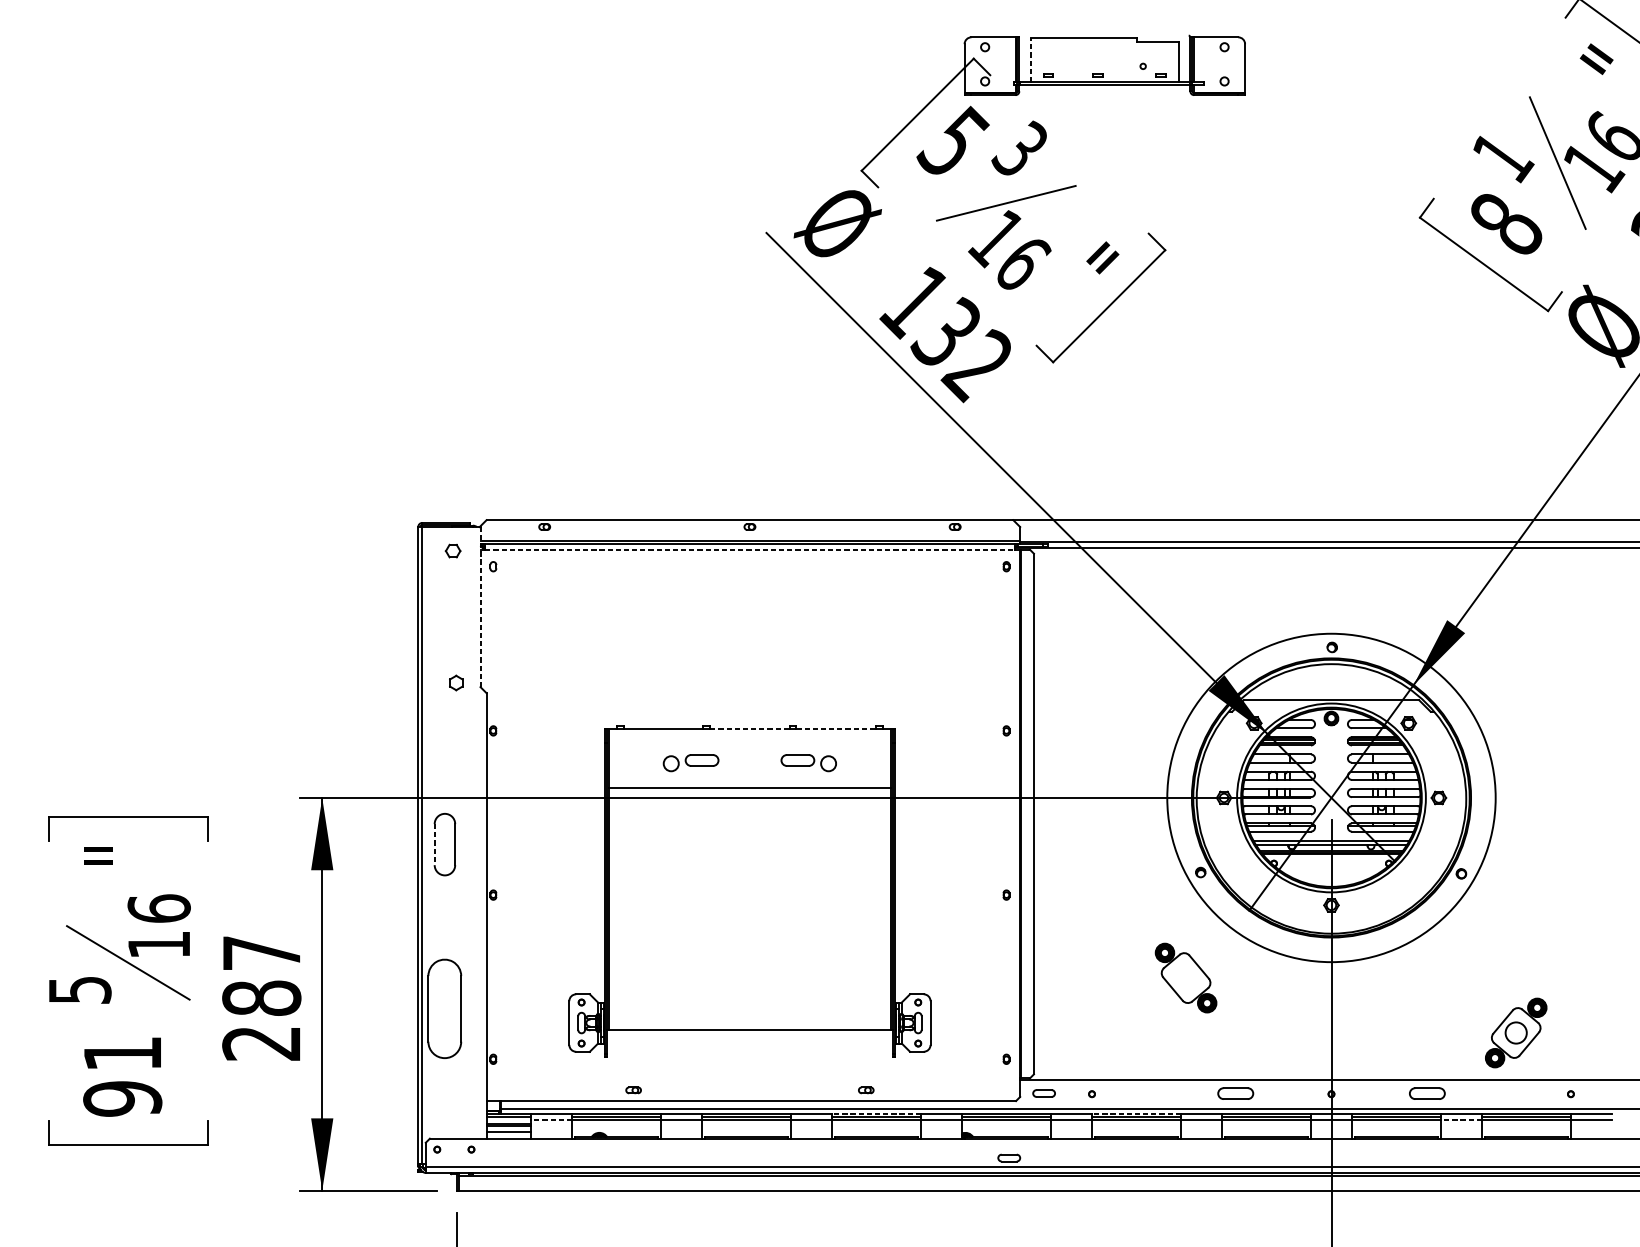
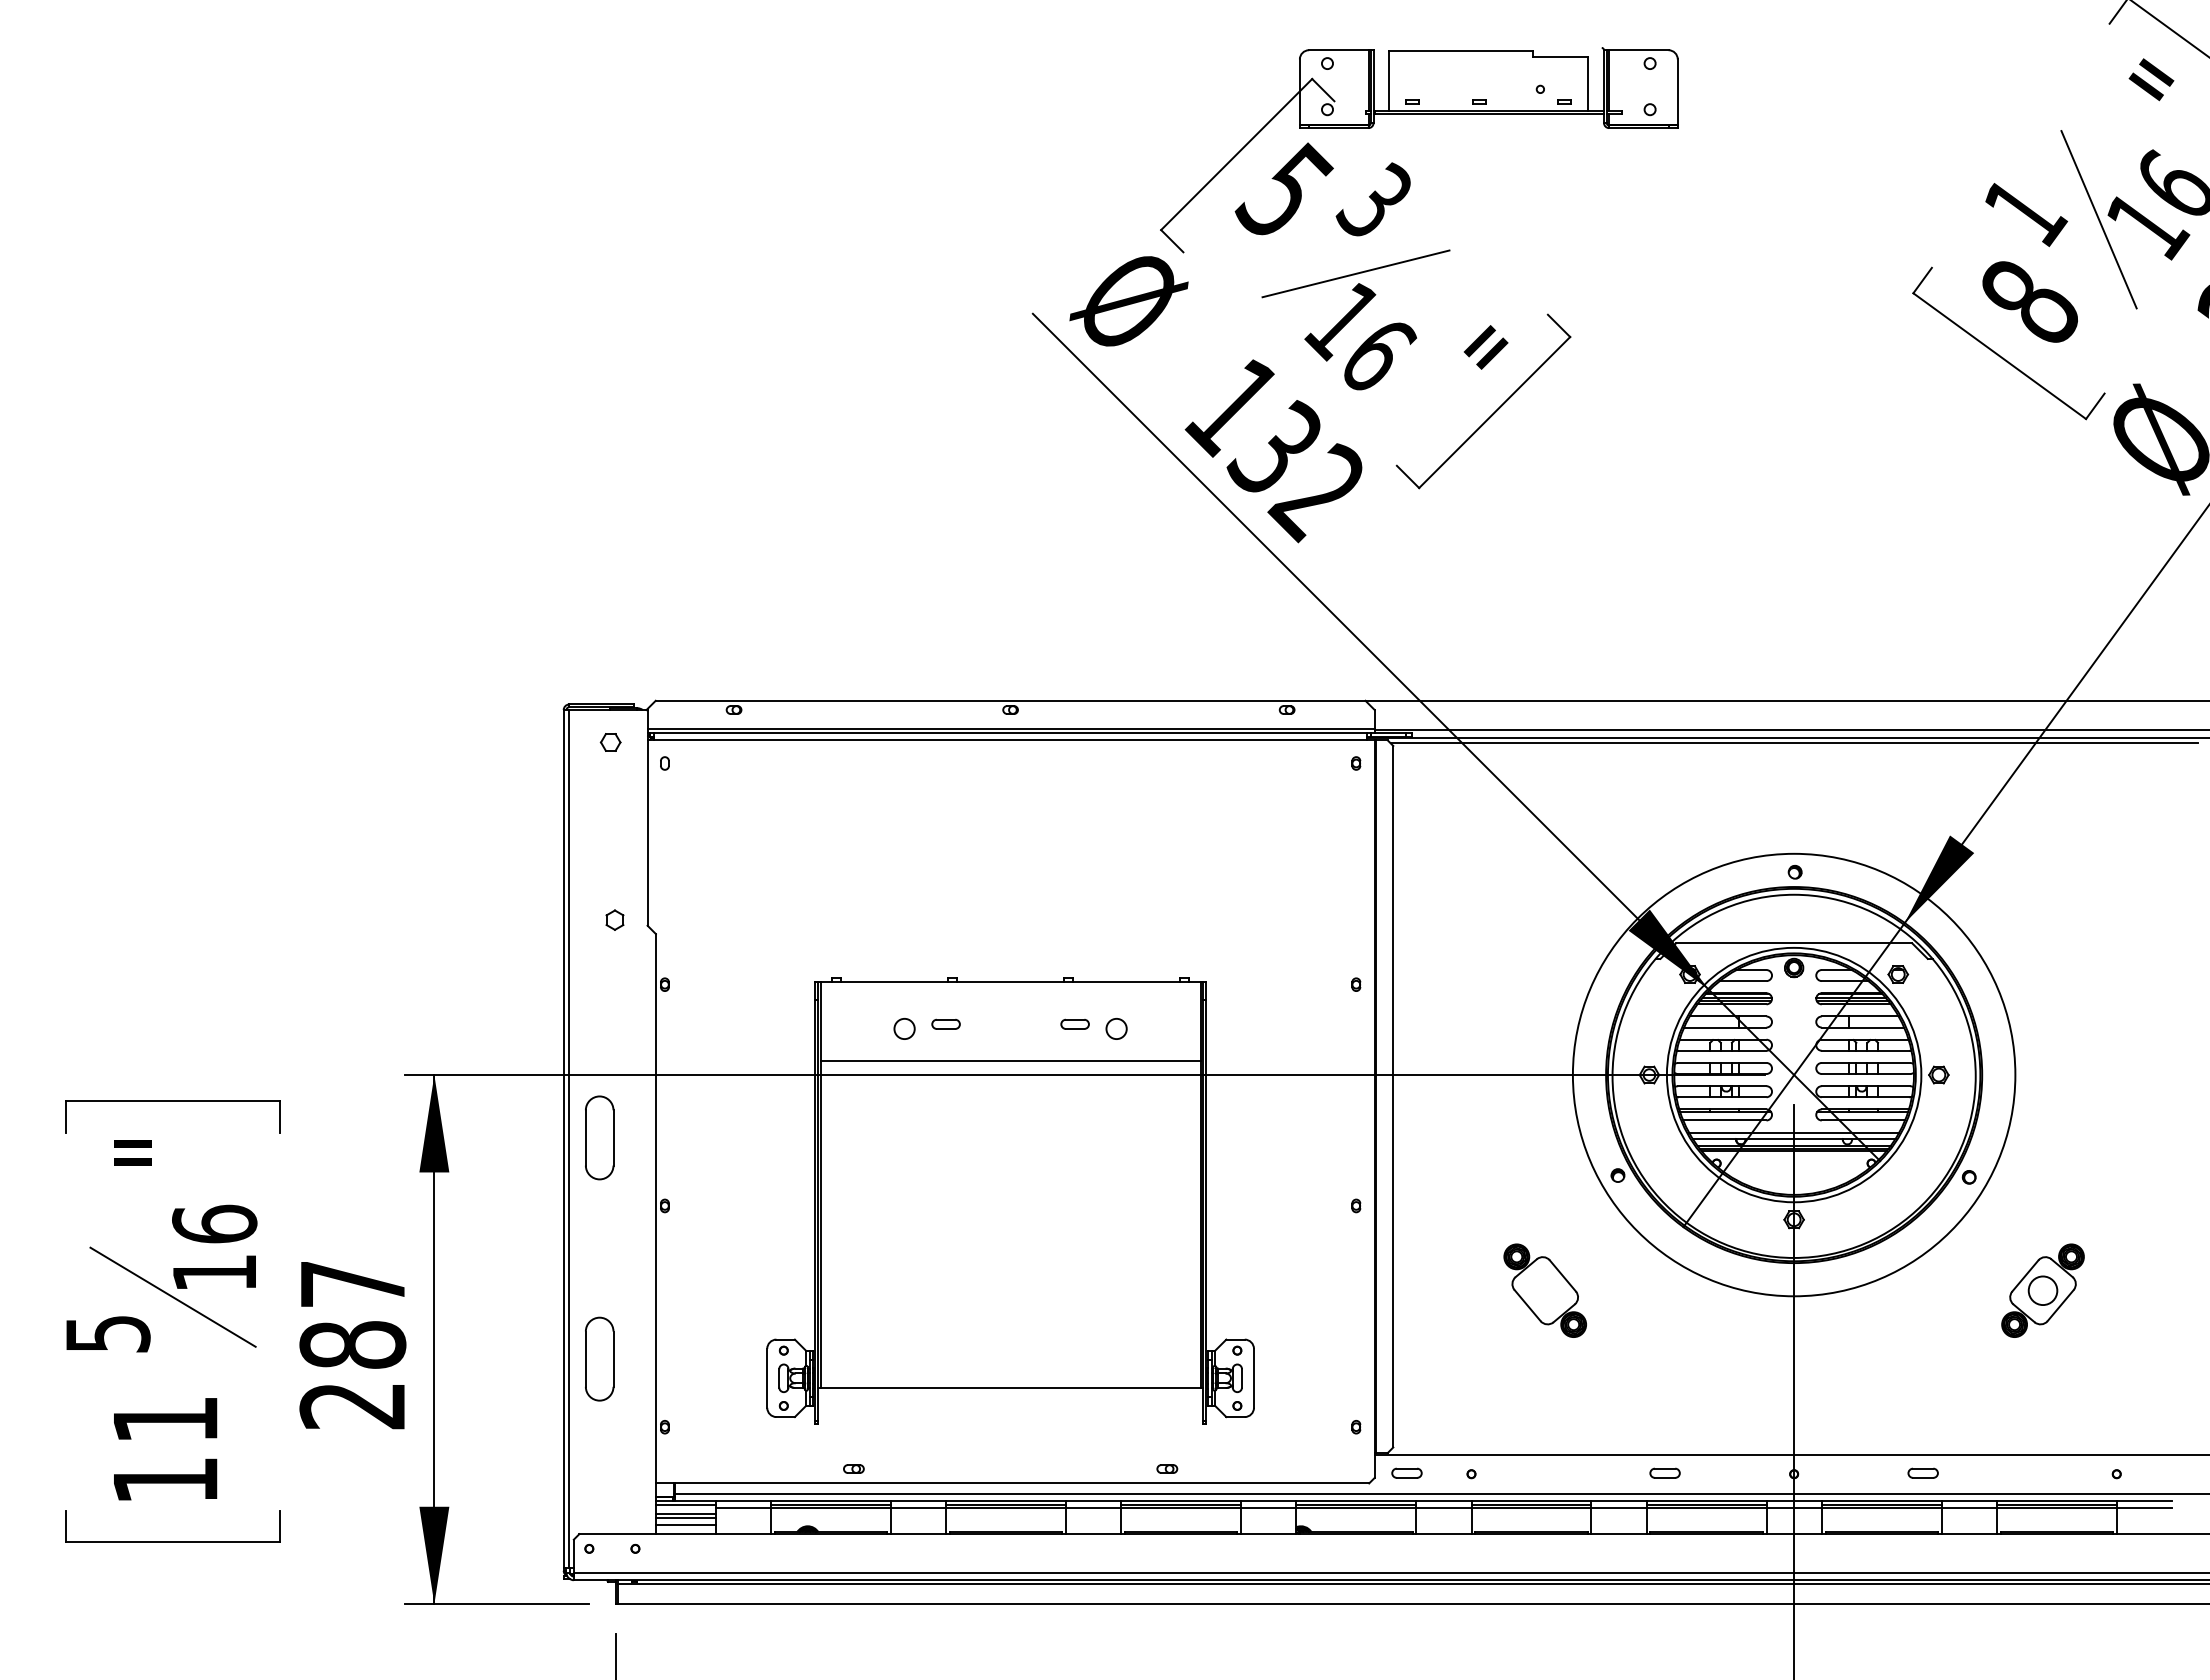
line: (1031, 59) -> (1389, 80), dashed -> solid
line: (749, 549) -> (1010, 740), dashed -> solid
line: (1331, 551) -> (1793, 743), added
line: (480, 606) -> (647, 817), dashed -> solid
line: (750, 728) -> (1011, 981), dashed -> solid
line: (836, 728) -> (1127, 981), dashed -> solid
part: (701, 759) -> (945, 1023), size x0.62
part: (797, 759) -> (1074, 1023), size x0.62
line: (434, 844) -> (585, 1137), dashed -> solid
part: (1185, 977) -> (1544, 1290), moved
part: (444, 1008) -> (599, 1358), size x0.62
part: (1515, 1032) -> (2042, 1290), moved
part: (1235, 1092) -> (1664, 1472), size x0.62
part: (1426, 1092) -> (1922, 1472), size x0.62
text: (122, 1098) -> (165, 1480), 91 -> 11
line: (876, 1113) -> (1181, 1500), dashed -> solid
line: (1136, 1113) -> (1531, 1500), dashed -> solid
line: (551, 1119) -> (743, 1508), dashed -> solid
line: (1461, 1119) -> (1969, 1508), dashed -> solid
part: (1008, 1157) -> (1359, 1559), removed

